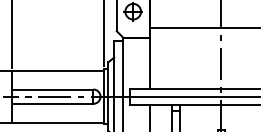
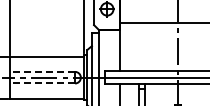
line: (52, 88) -> (42, 71), solid -> dashed
line: (52, 103) -> (42, 83), solid -> dashed

